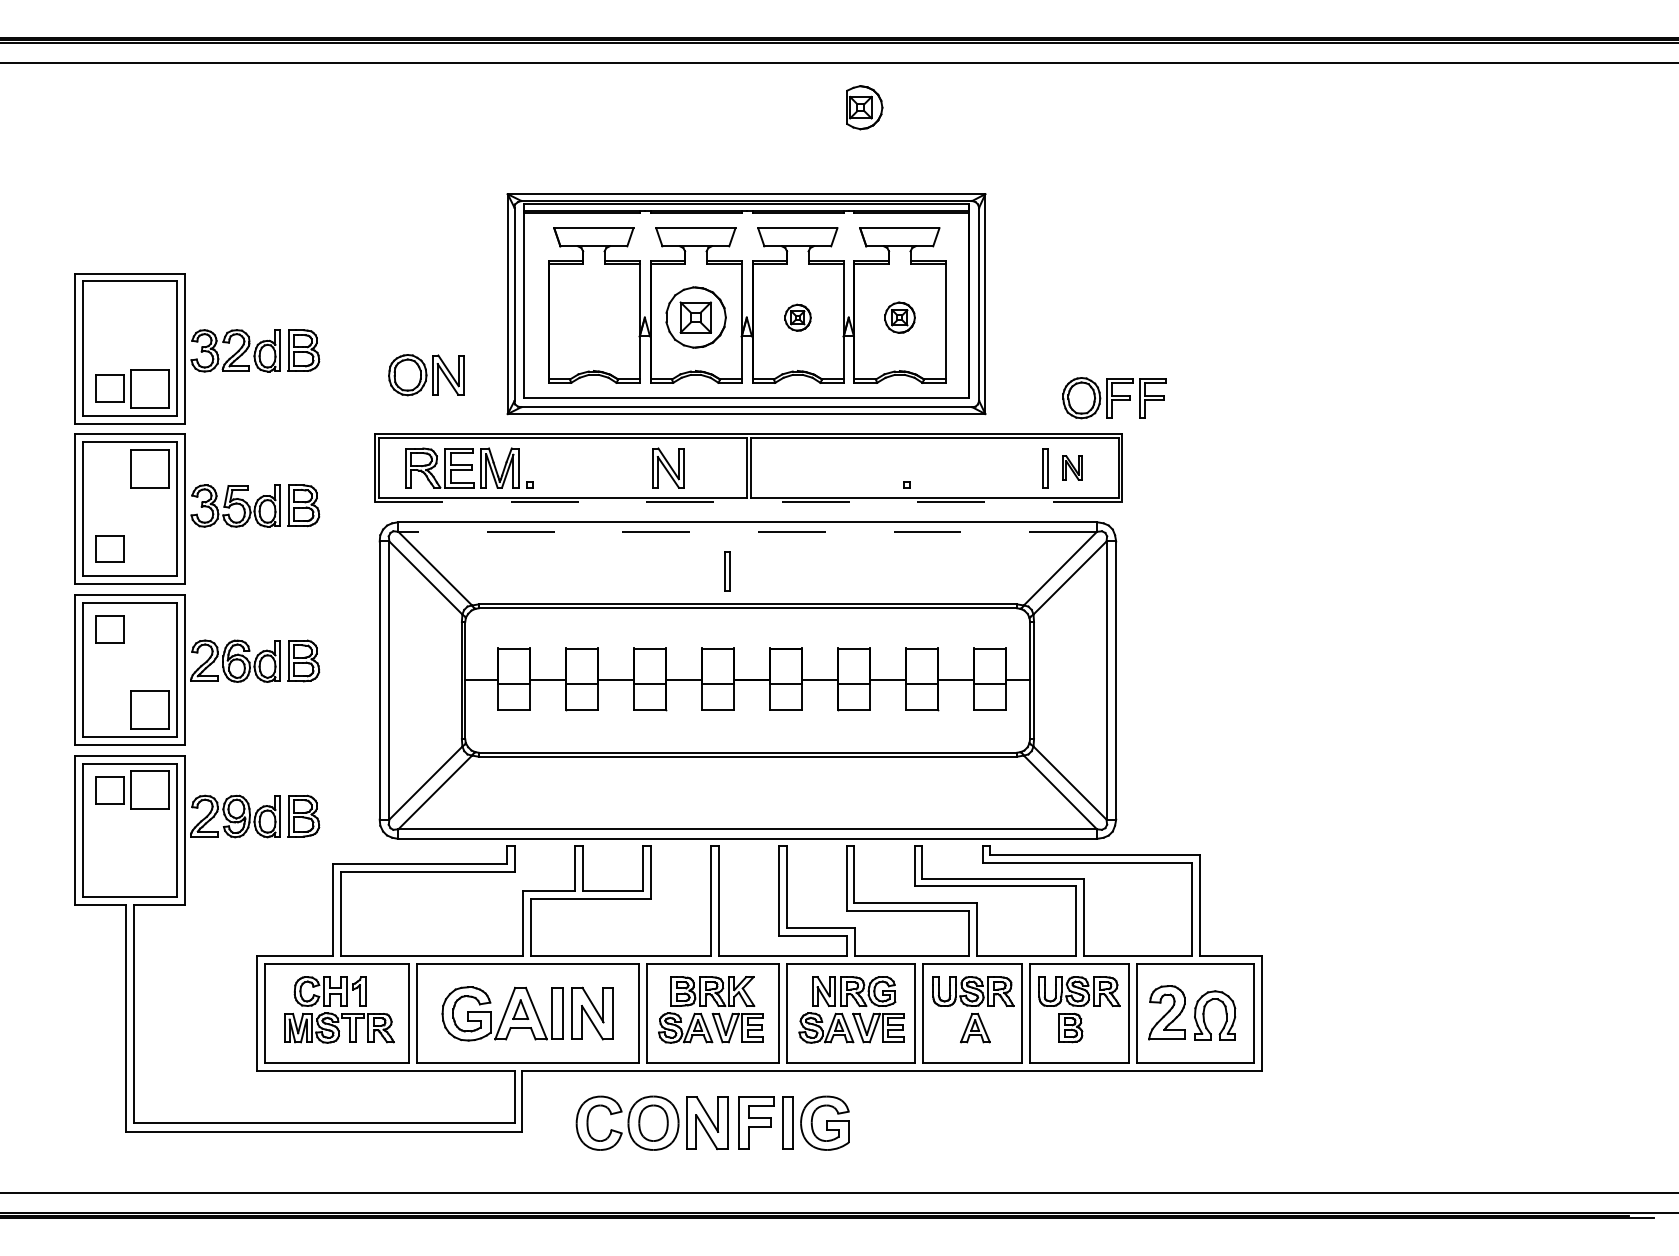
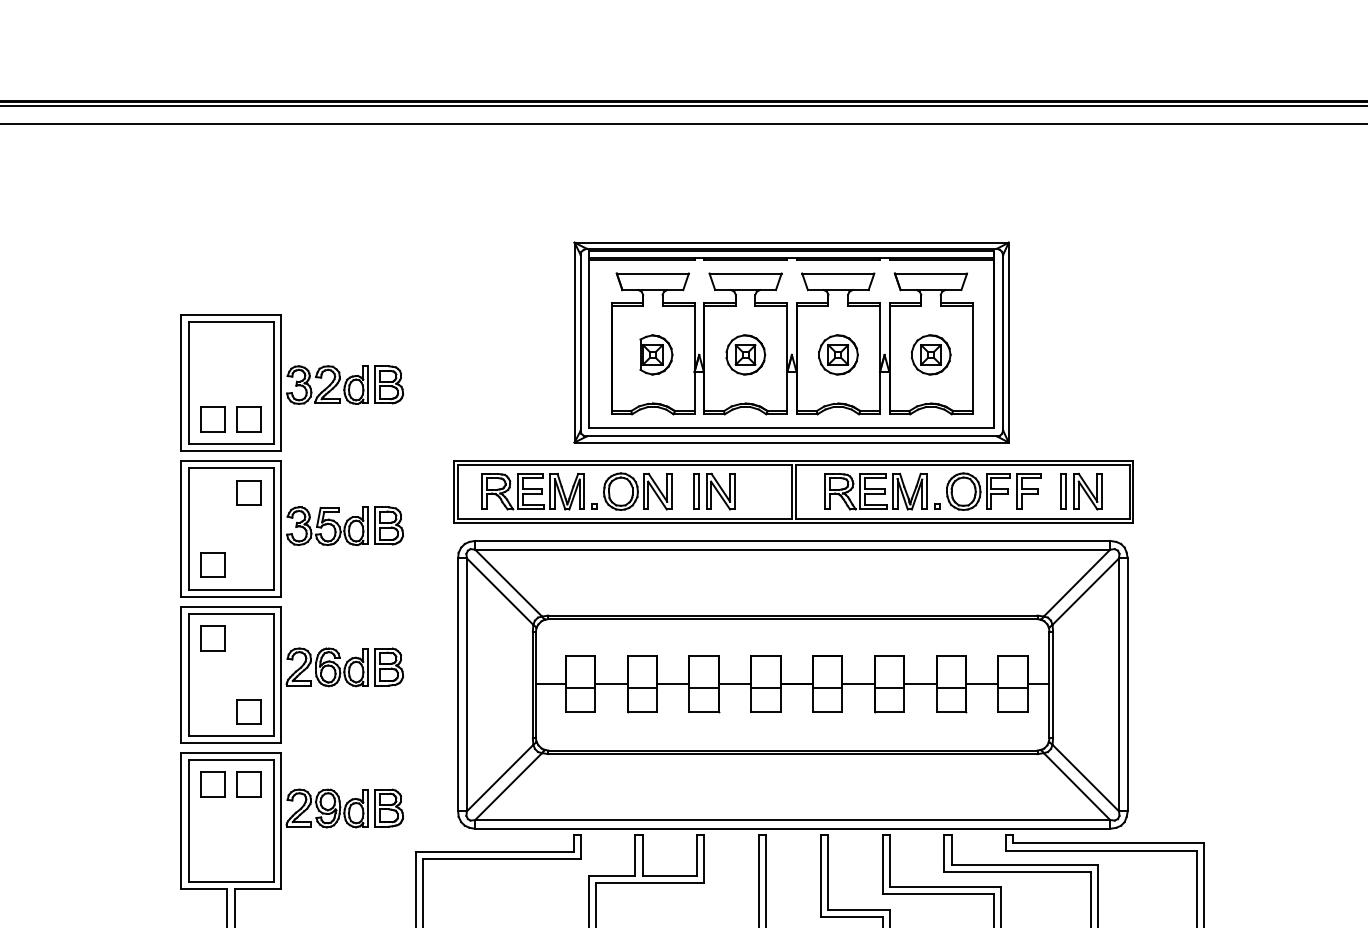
part: (864, 107) -> (656, 354), moved
part: (695, 317) -> (745, 354), size x0.71
part: (797, 317) -> (837, 354), size x1.67
part: (899, 317) -> (930, 354), size x1.43
part: (426, 375) -> (637, 492), moved
part: (149, 388) -> (248, 419), size x0.71
part: (1114, 398) -> (993, 492), moved
part: (838, 467) -> (875, 491), added
part: (1072, 467) -> (1088, 491), size x1.67
part: (149, 469) -> (248, 492), size x0.71
line: (748, 502) -> (793, 522), dashed -> solid
line: (747, 531) -> (792, 549), dashed -> solid
part: (727, 571) -> (696, 492), moved
part: (149, 709) -> (248, 711), size x0.71
part: (149, 790) -> (248, 784), size x0.71

